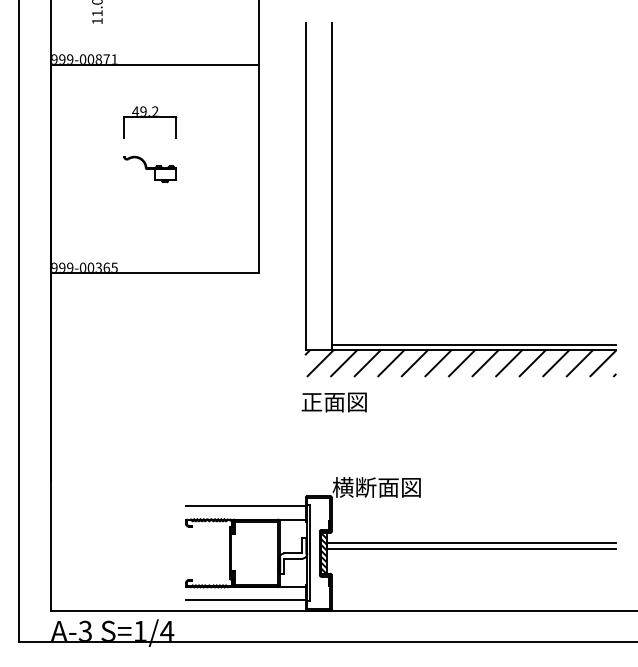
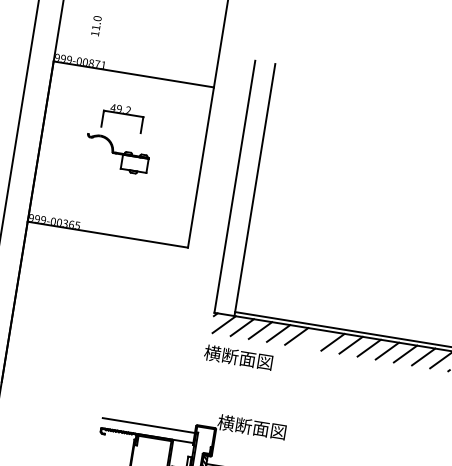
part: (149, 169) -> (116, 154), size x1.6
line: (438, 363) -> (314, 339), removed
text: (345, 401) -> (238, 357), 正面図 -> 横断面図

